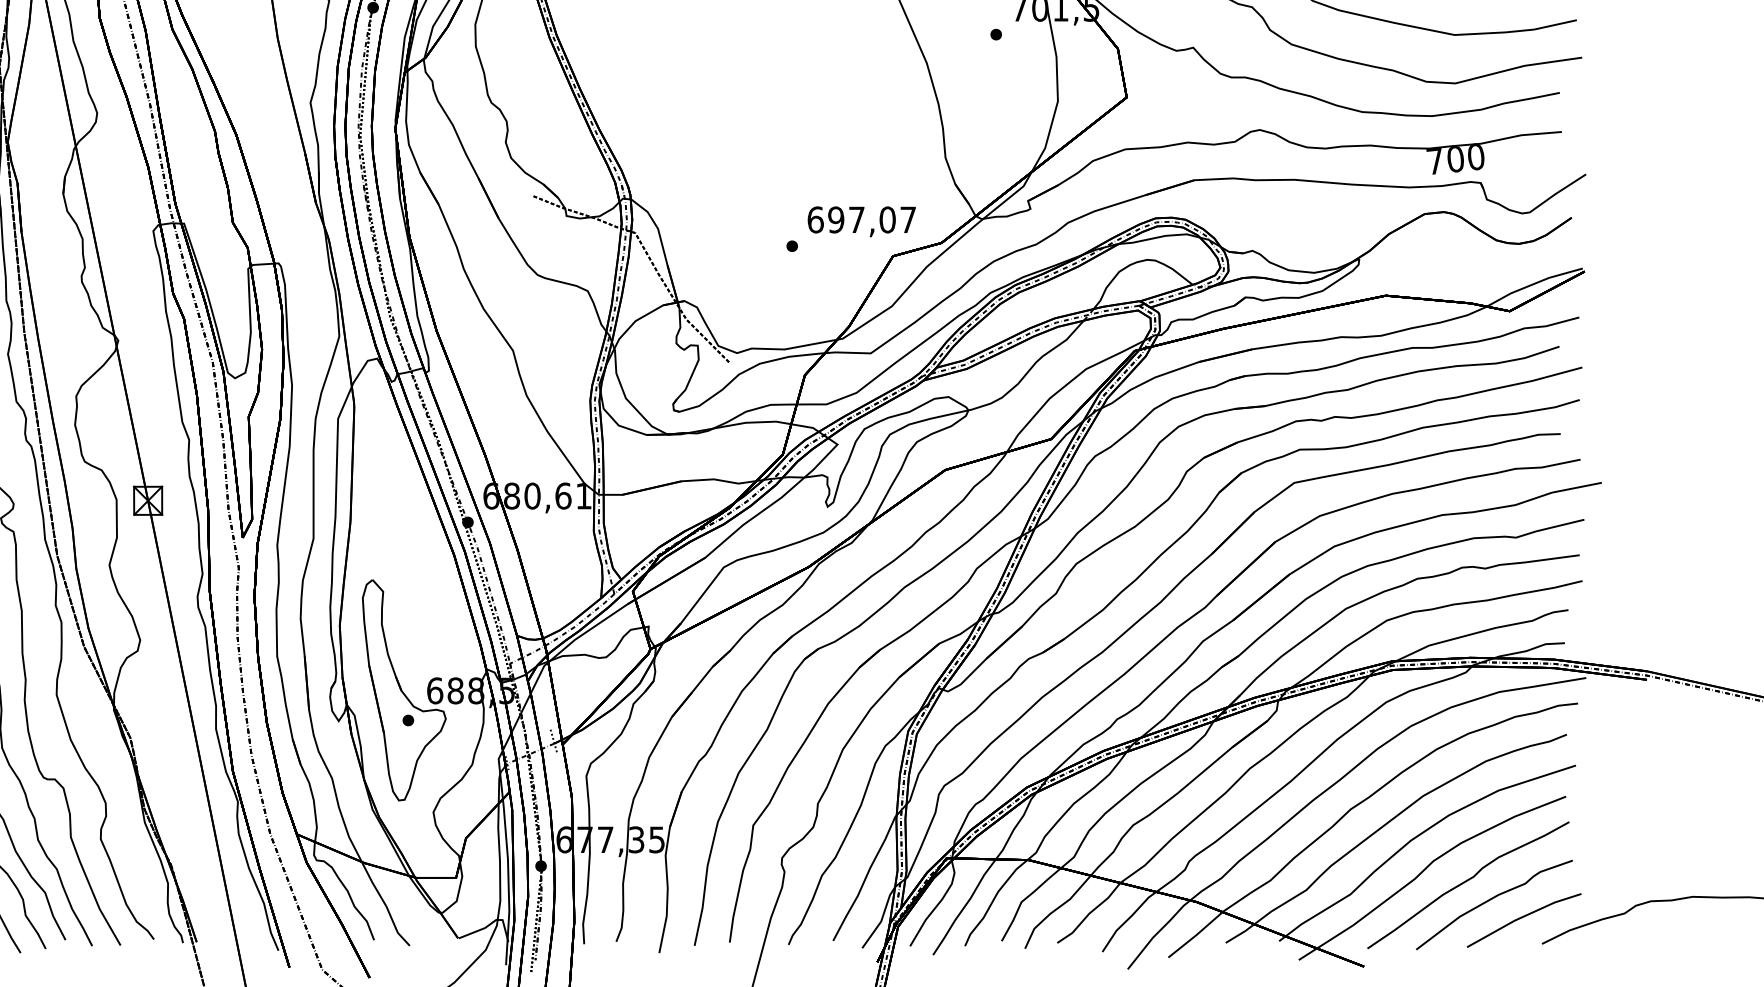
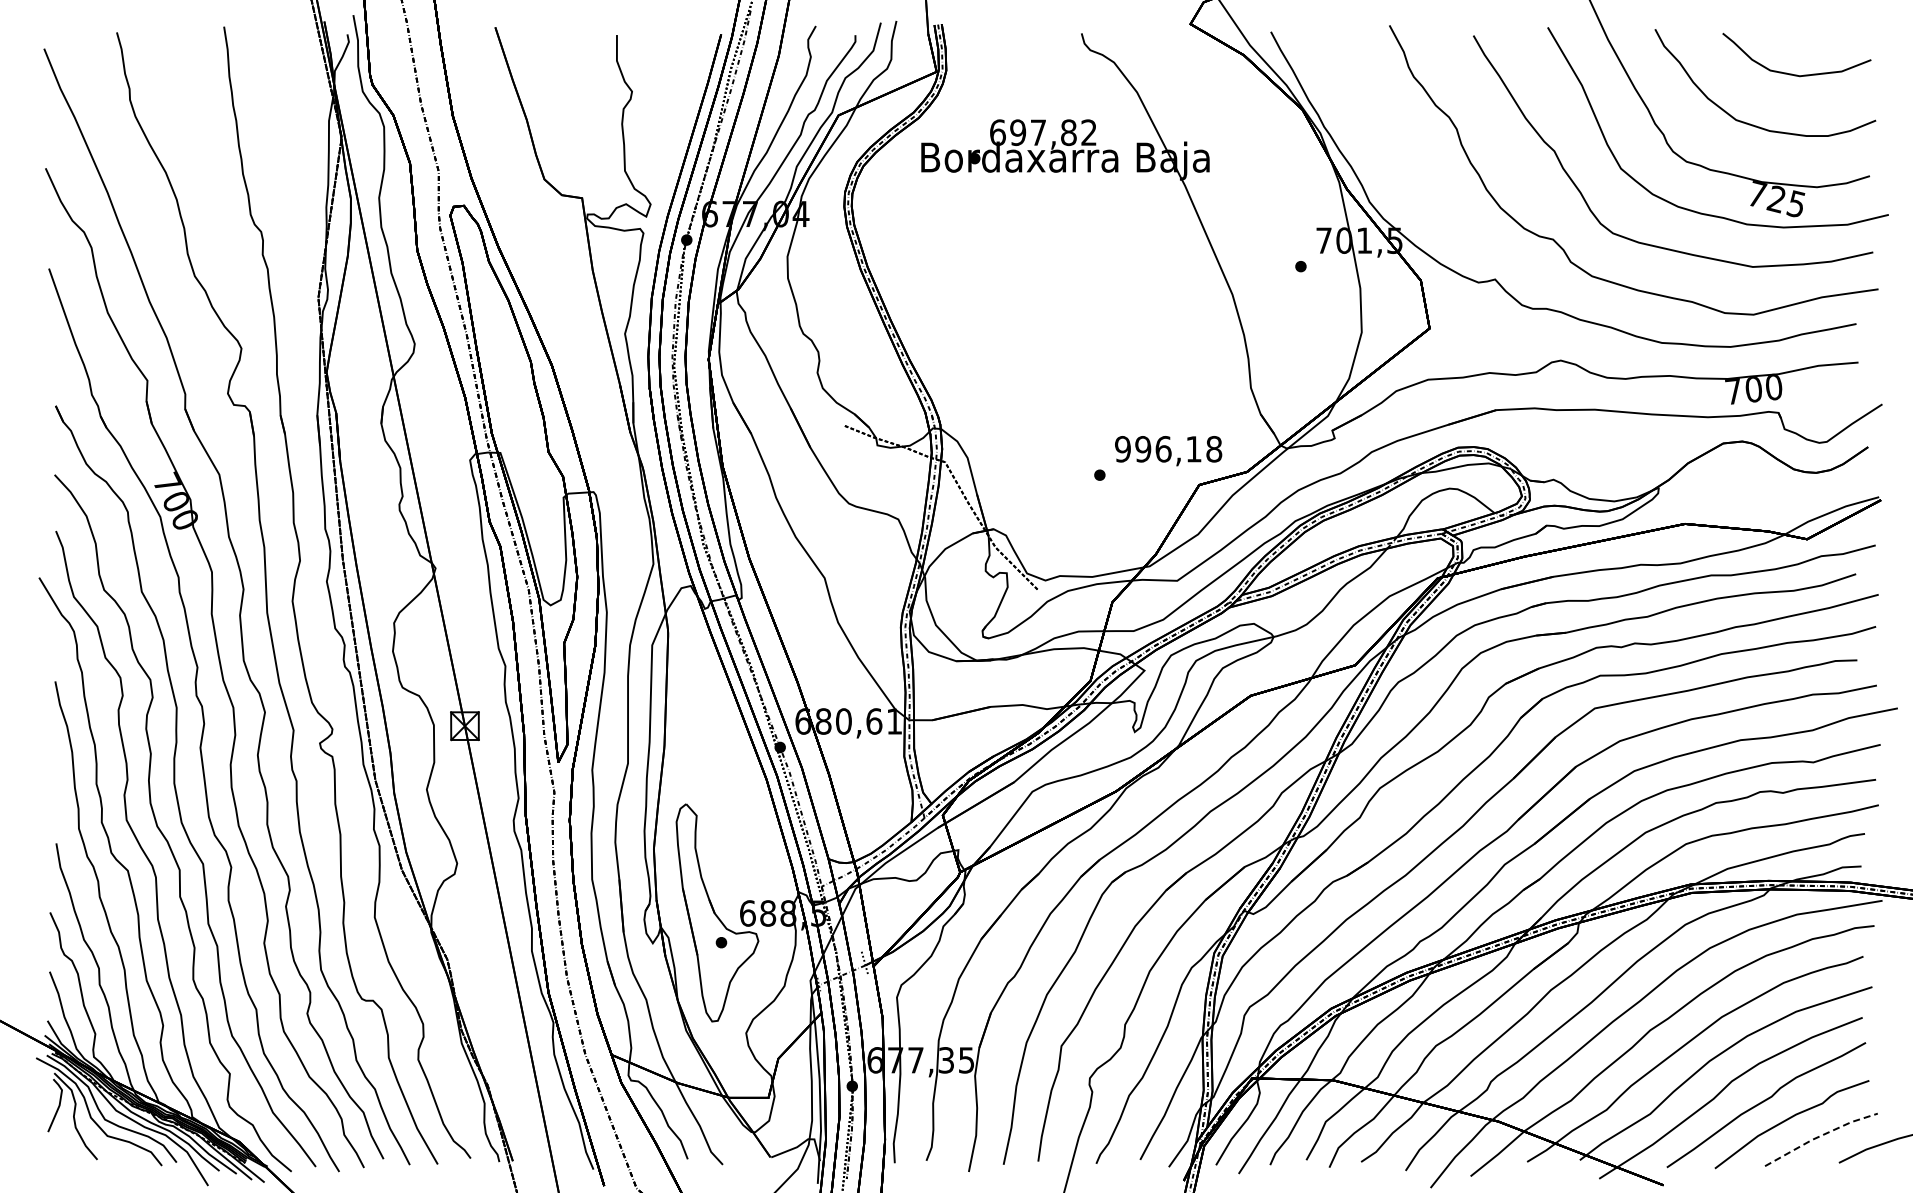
text: (861, 220) -> (1168, 449), 697,07 -> 996,18
line: (1523, 917) -> (1820, 1136), solid -> dashed

